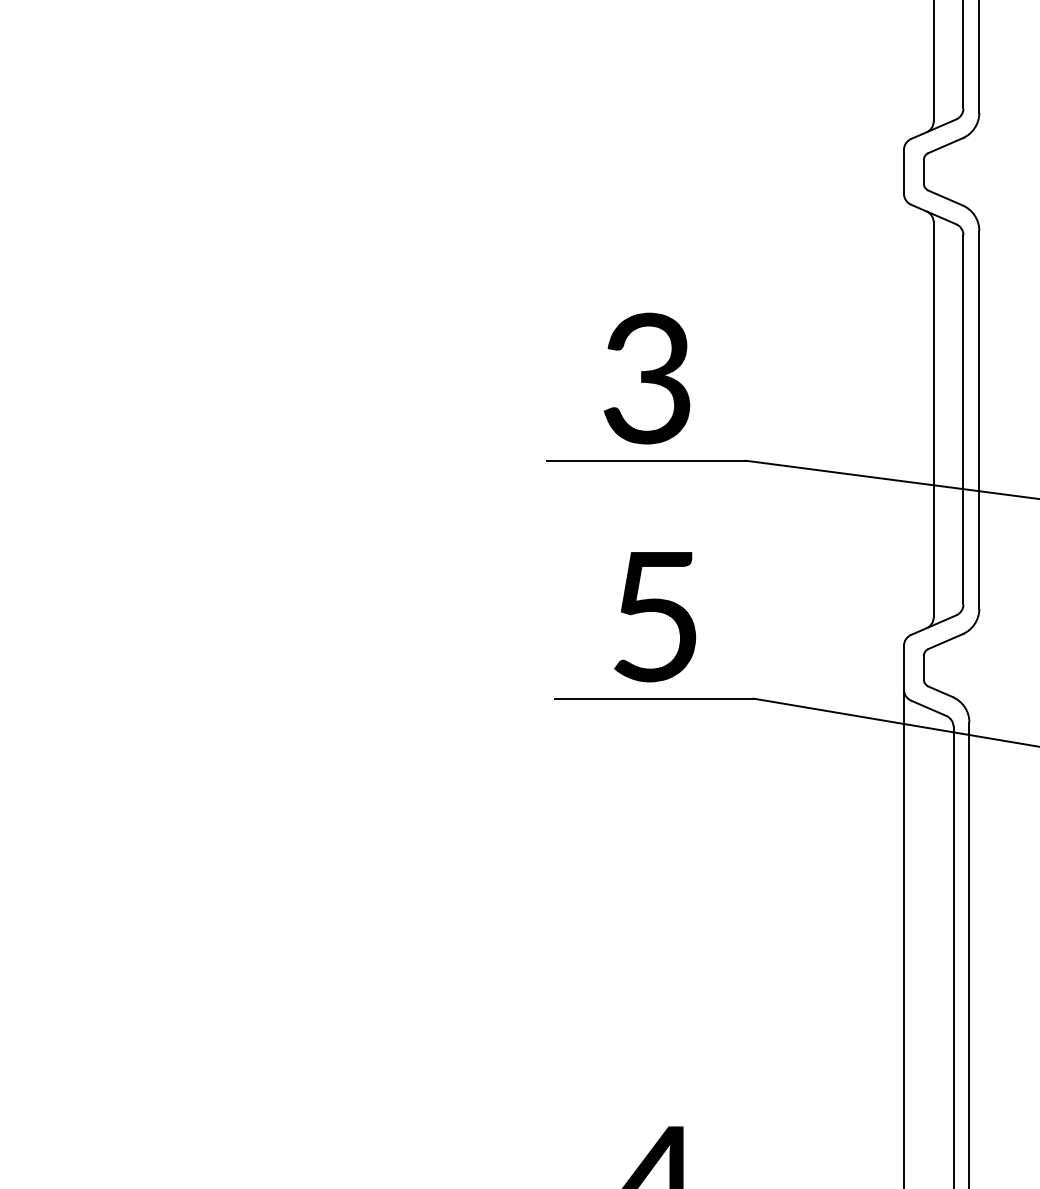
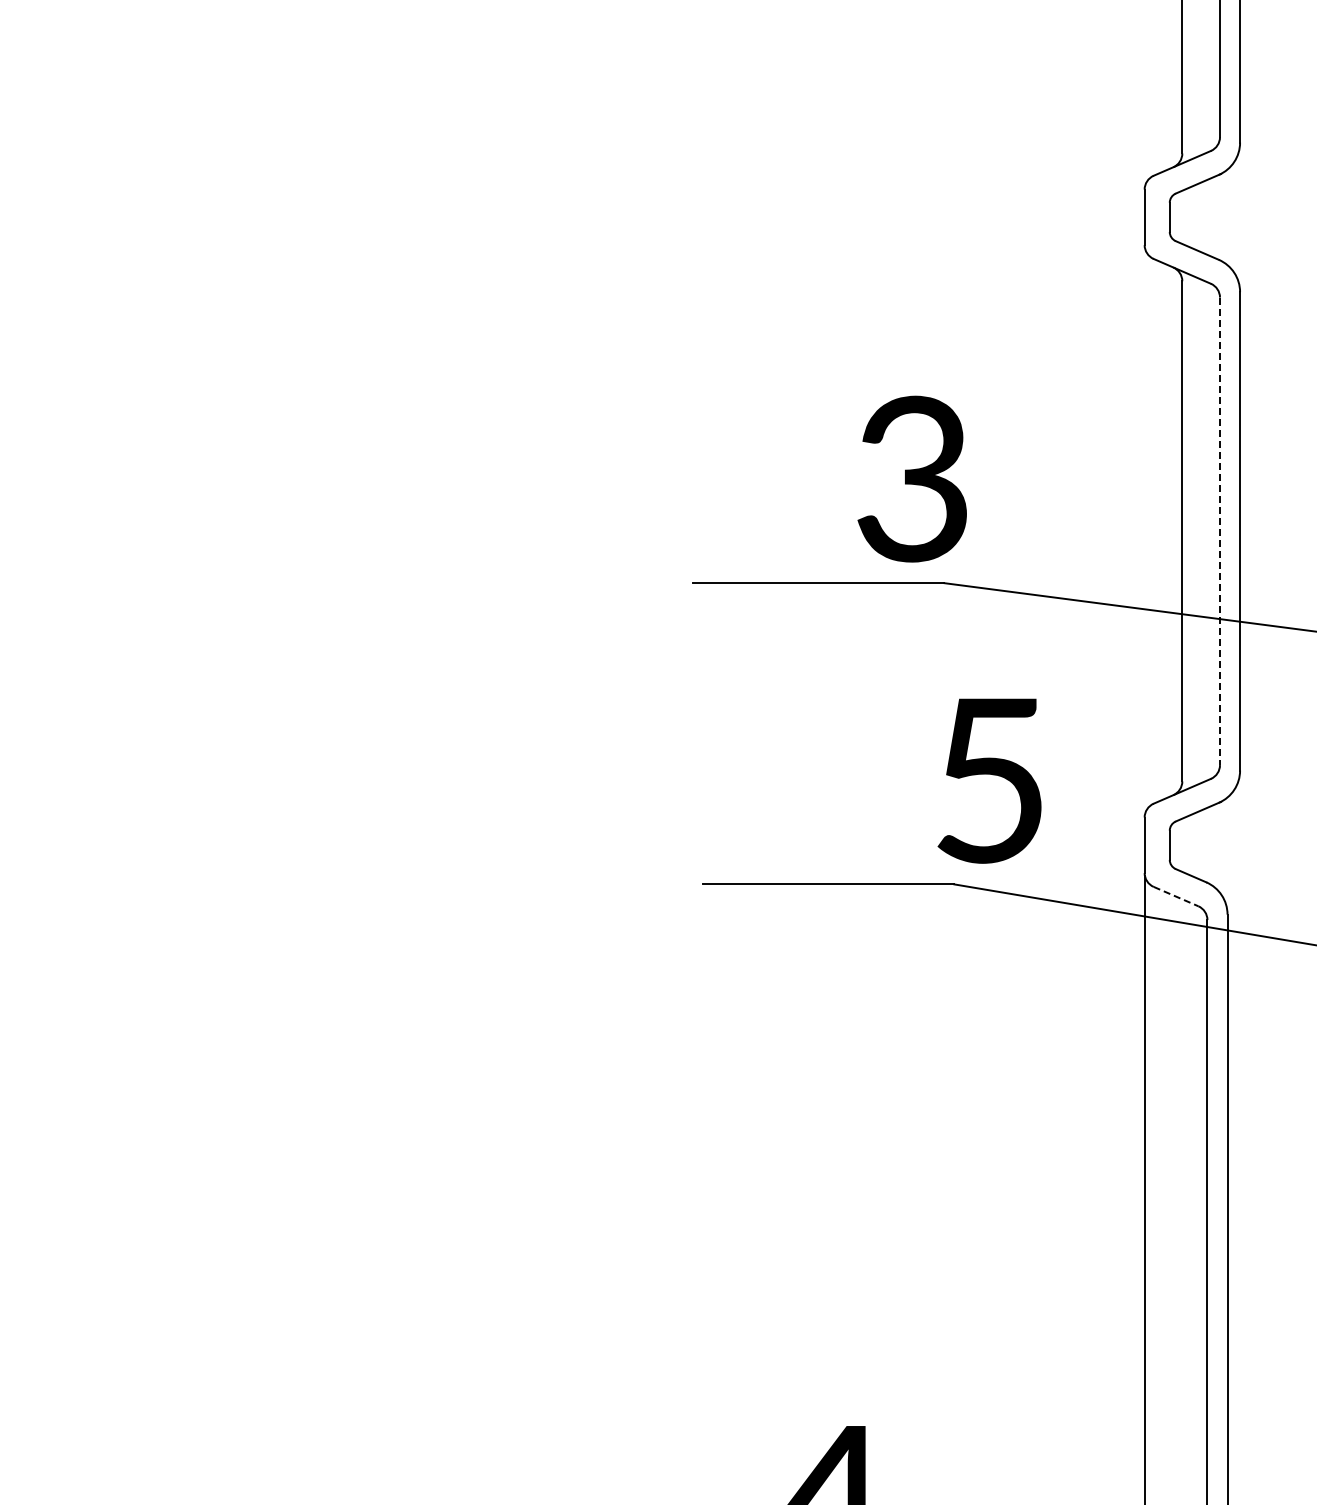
text: (646, 378) -> (911, 478), moved
line: (963, 419) -> (1220, 531), solid -> dashed
text: (655, 616) -> (989, 780), moved
line: (929, 708) -> (1176, 896), solid -> dashed

